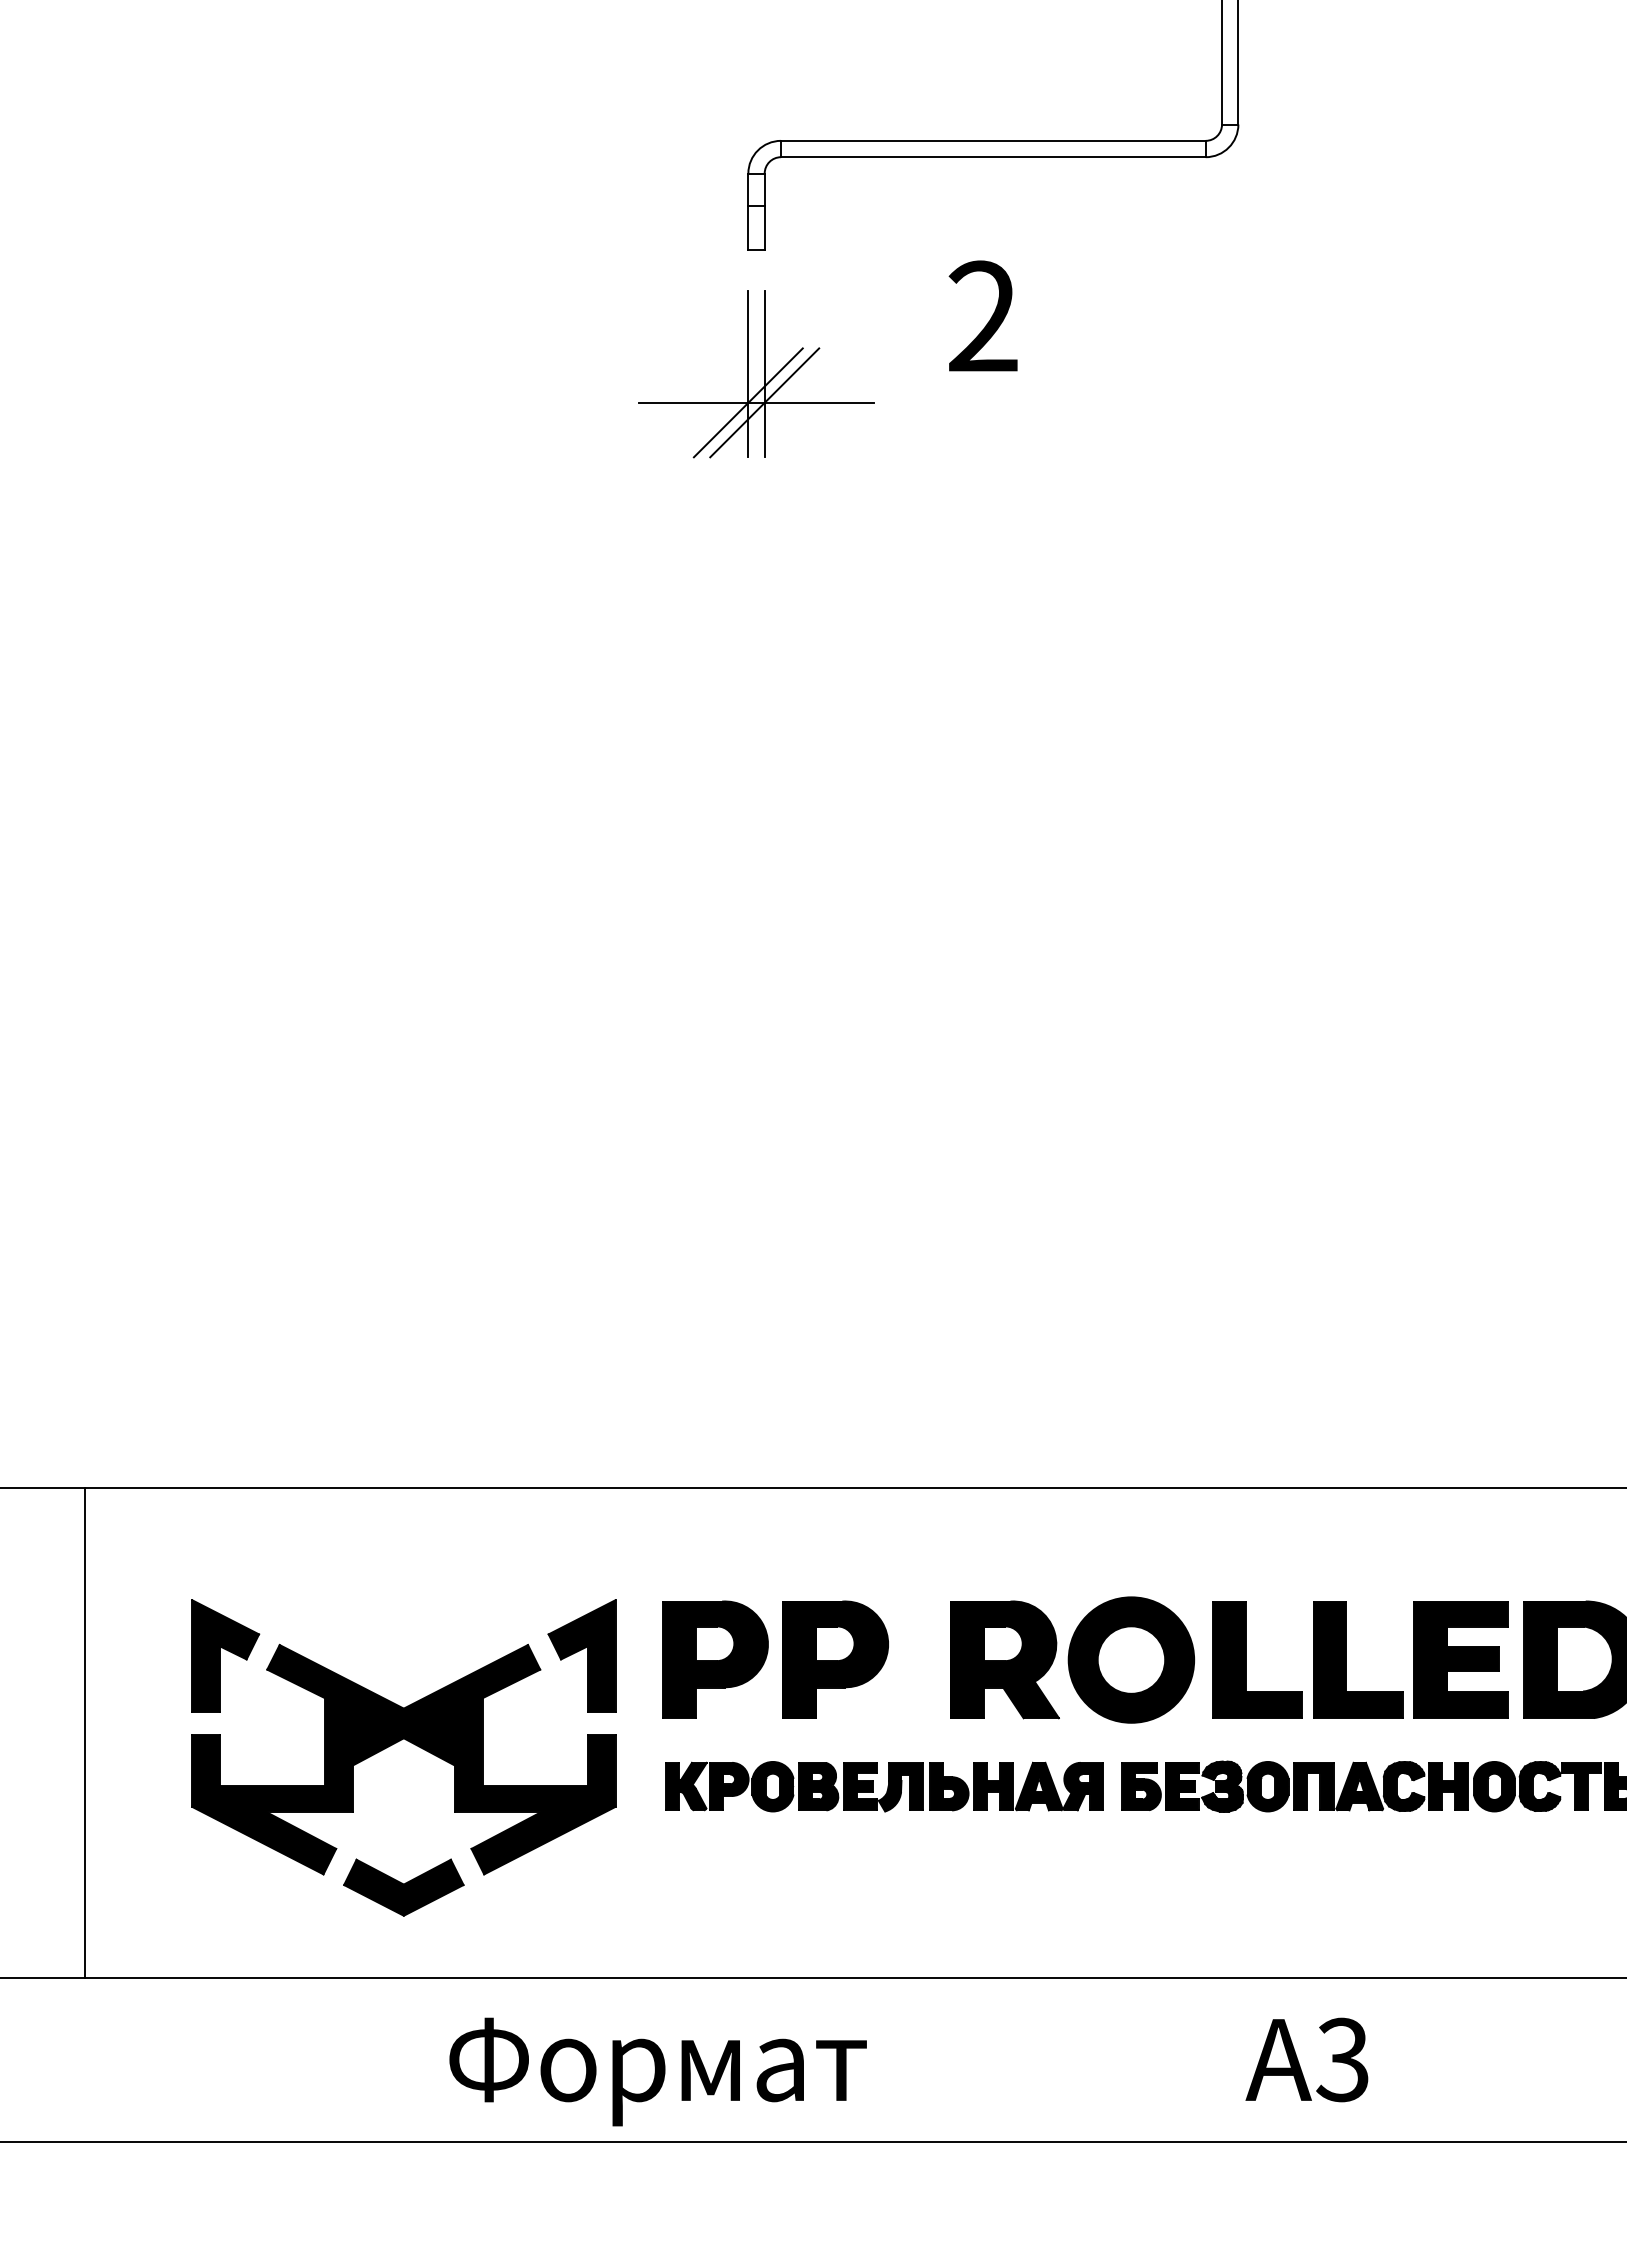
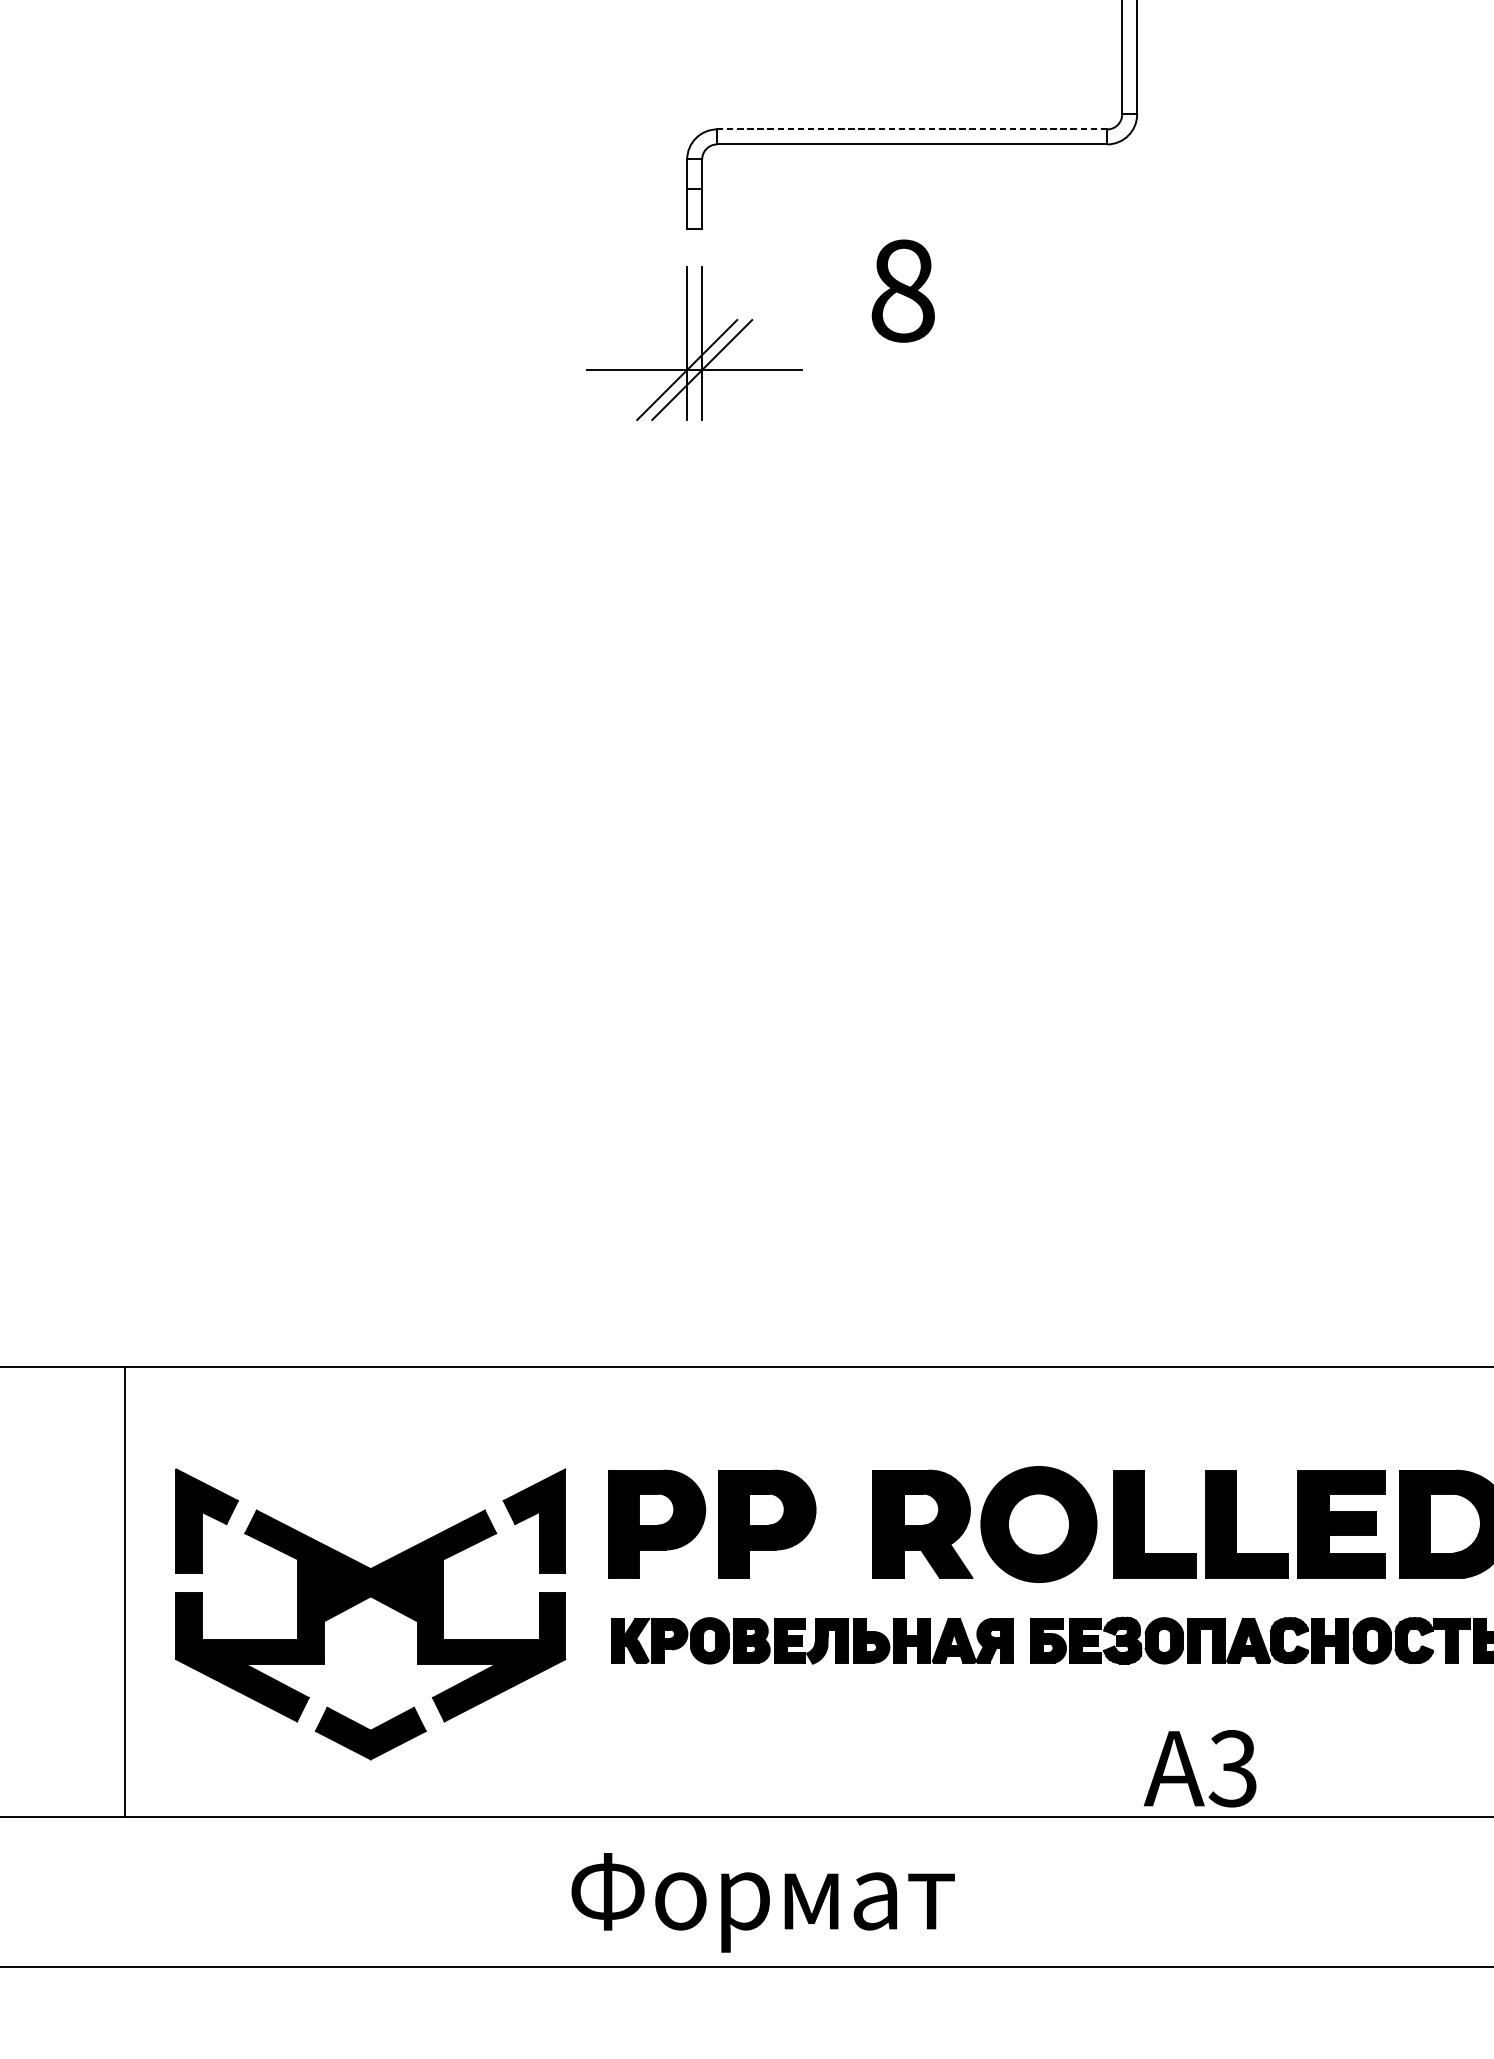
line: (992, 140) -> (911, 129), solid -> dashed
text: (983, 316) -> (903, 290), 2 -> 8
line: (85, 1733) -> (125, 1591), moved
text: (1306, 2059) -> (1199, 1768), moved
text: (657, 2071) -> (762, 1902), moved

